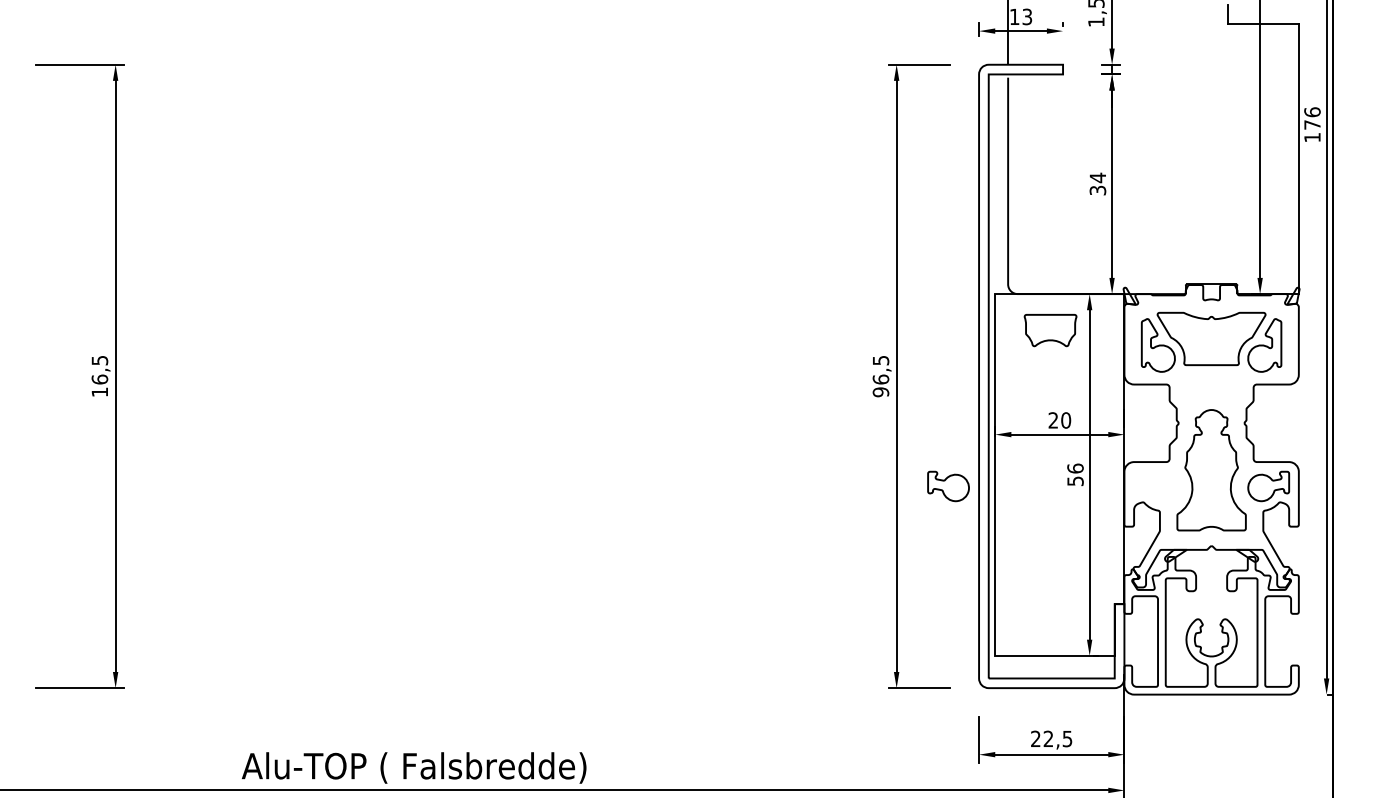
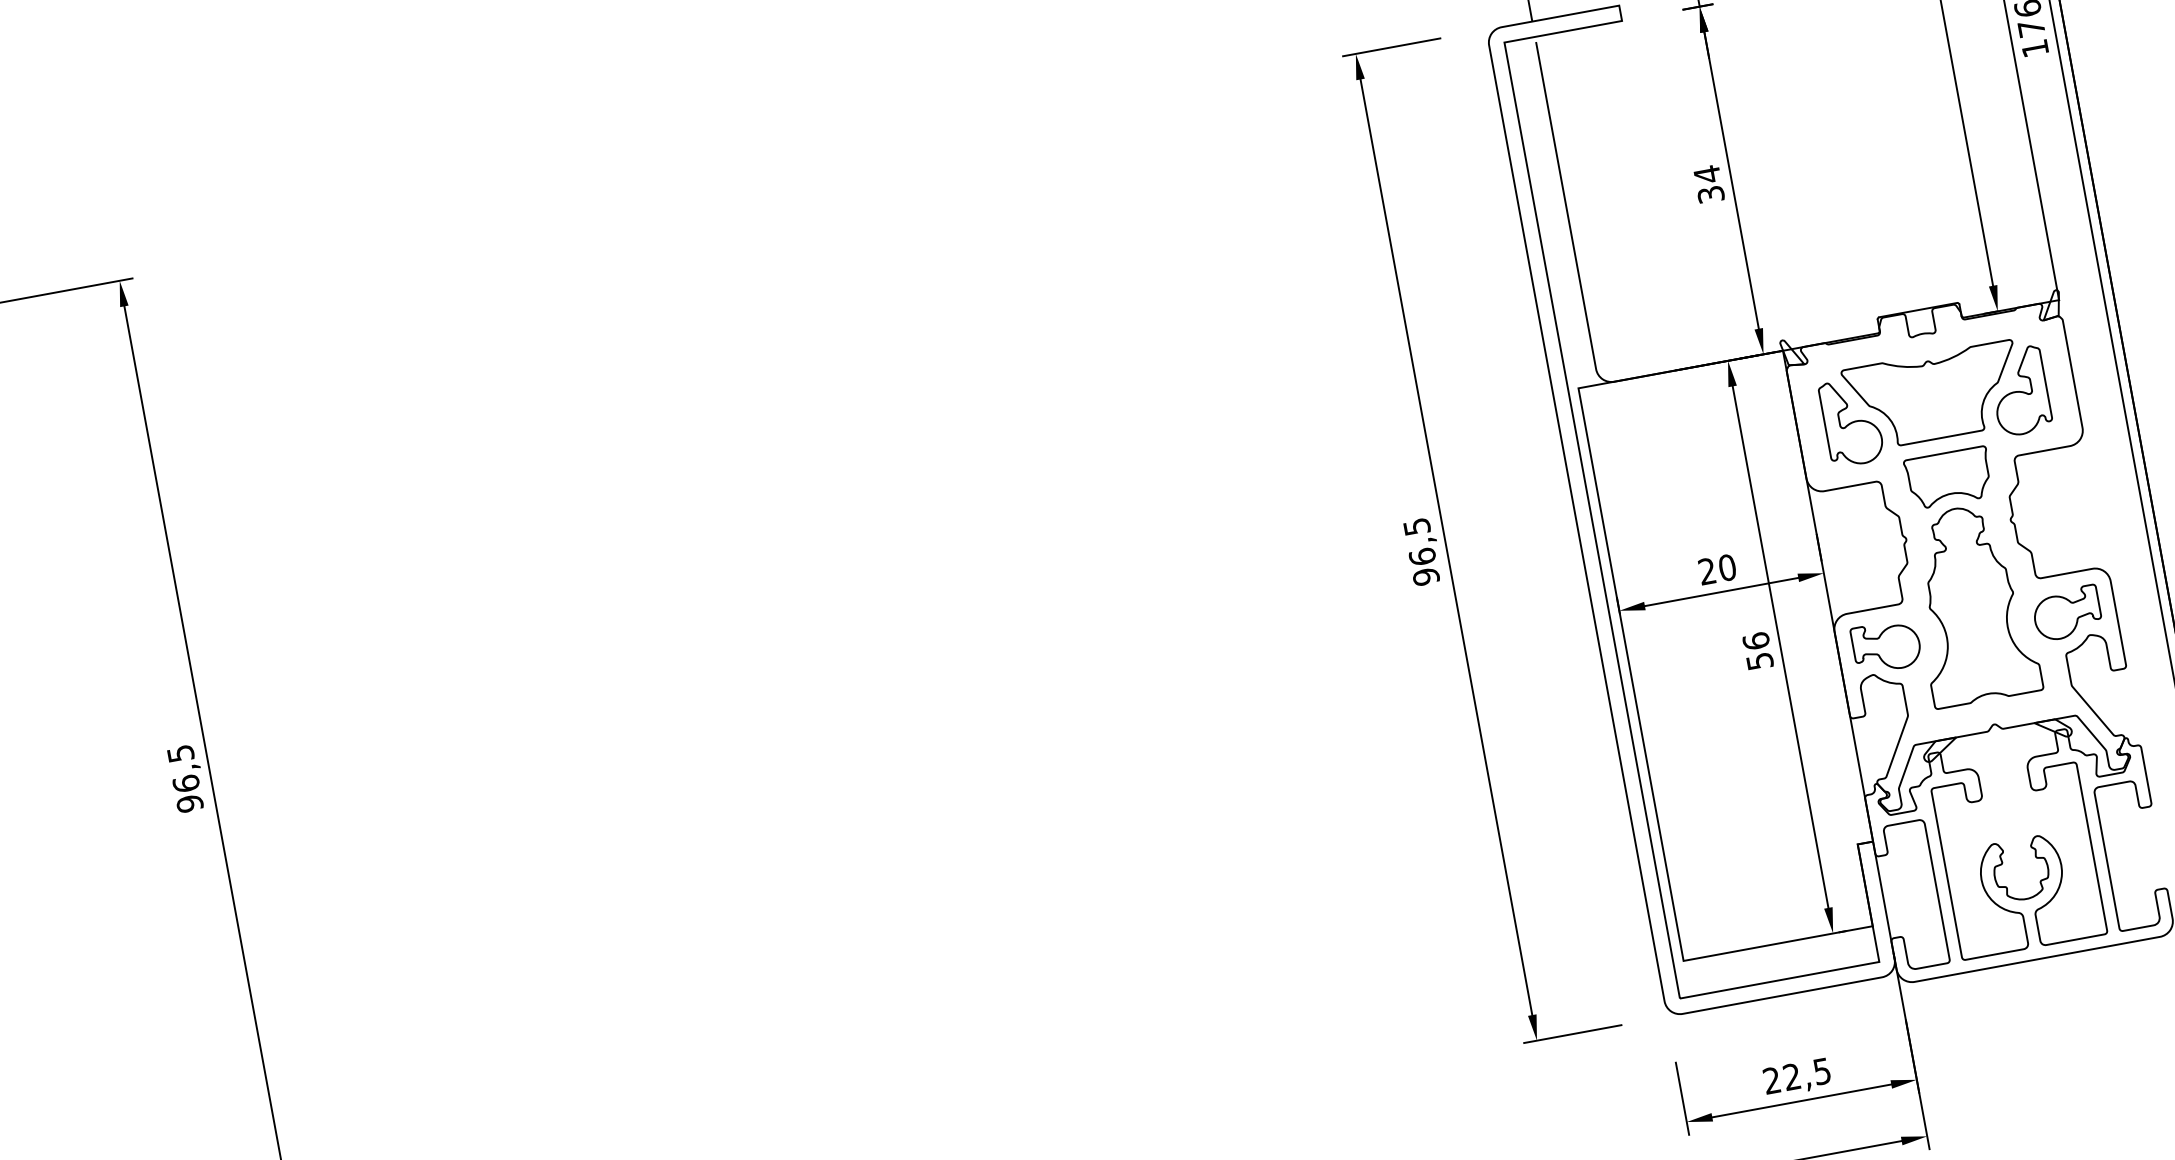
curve: (1050, 339) -> (1951, 492), moved
text: (99, 392) -> (189, 804), 16,5 -> 96,5
part: (948, 486) -> (1886, 646), moved

